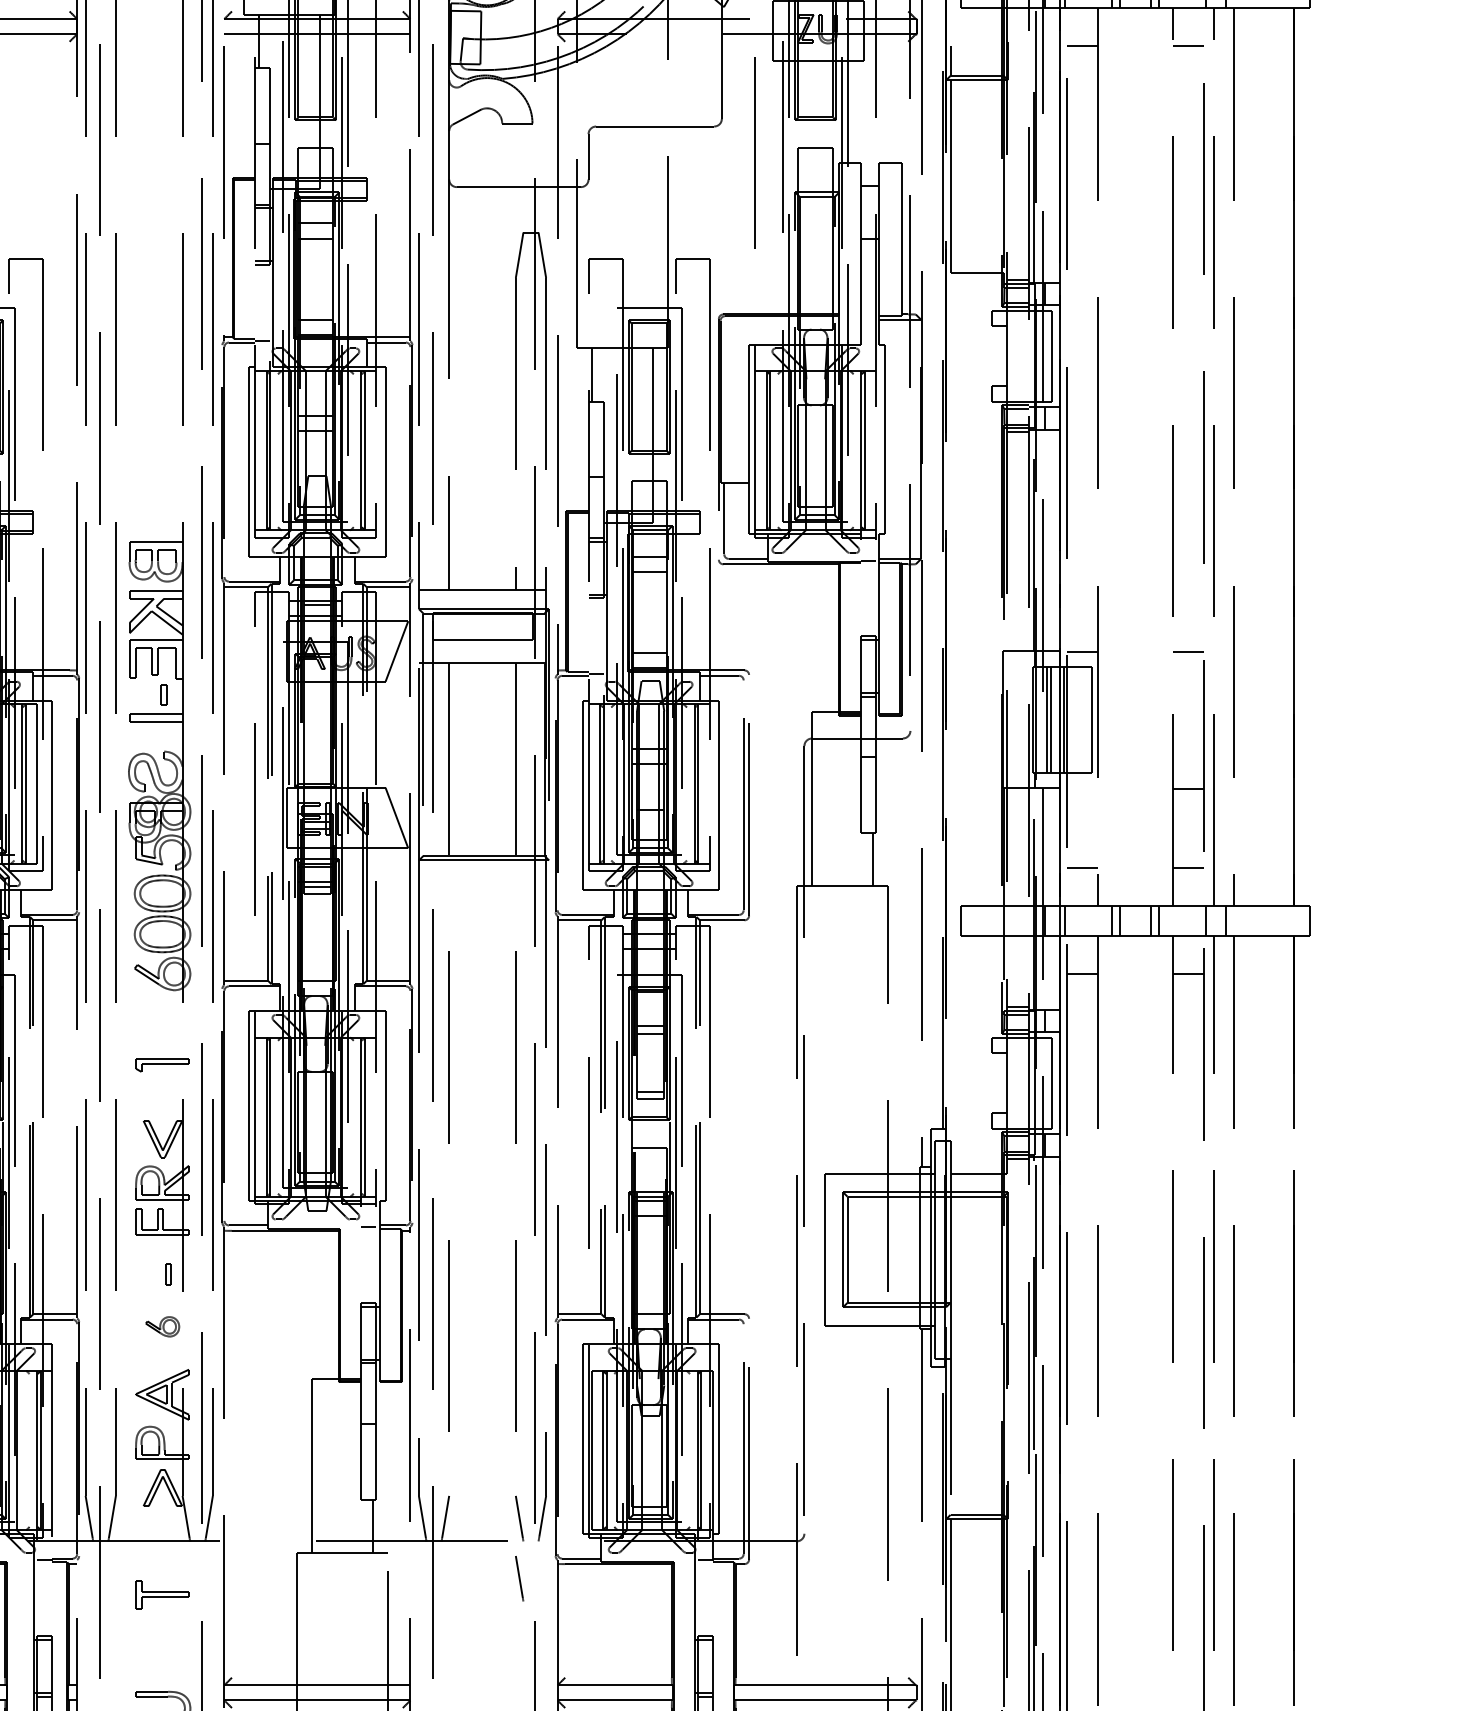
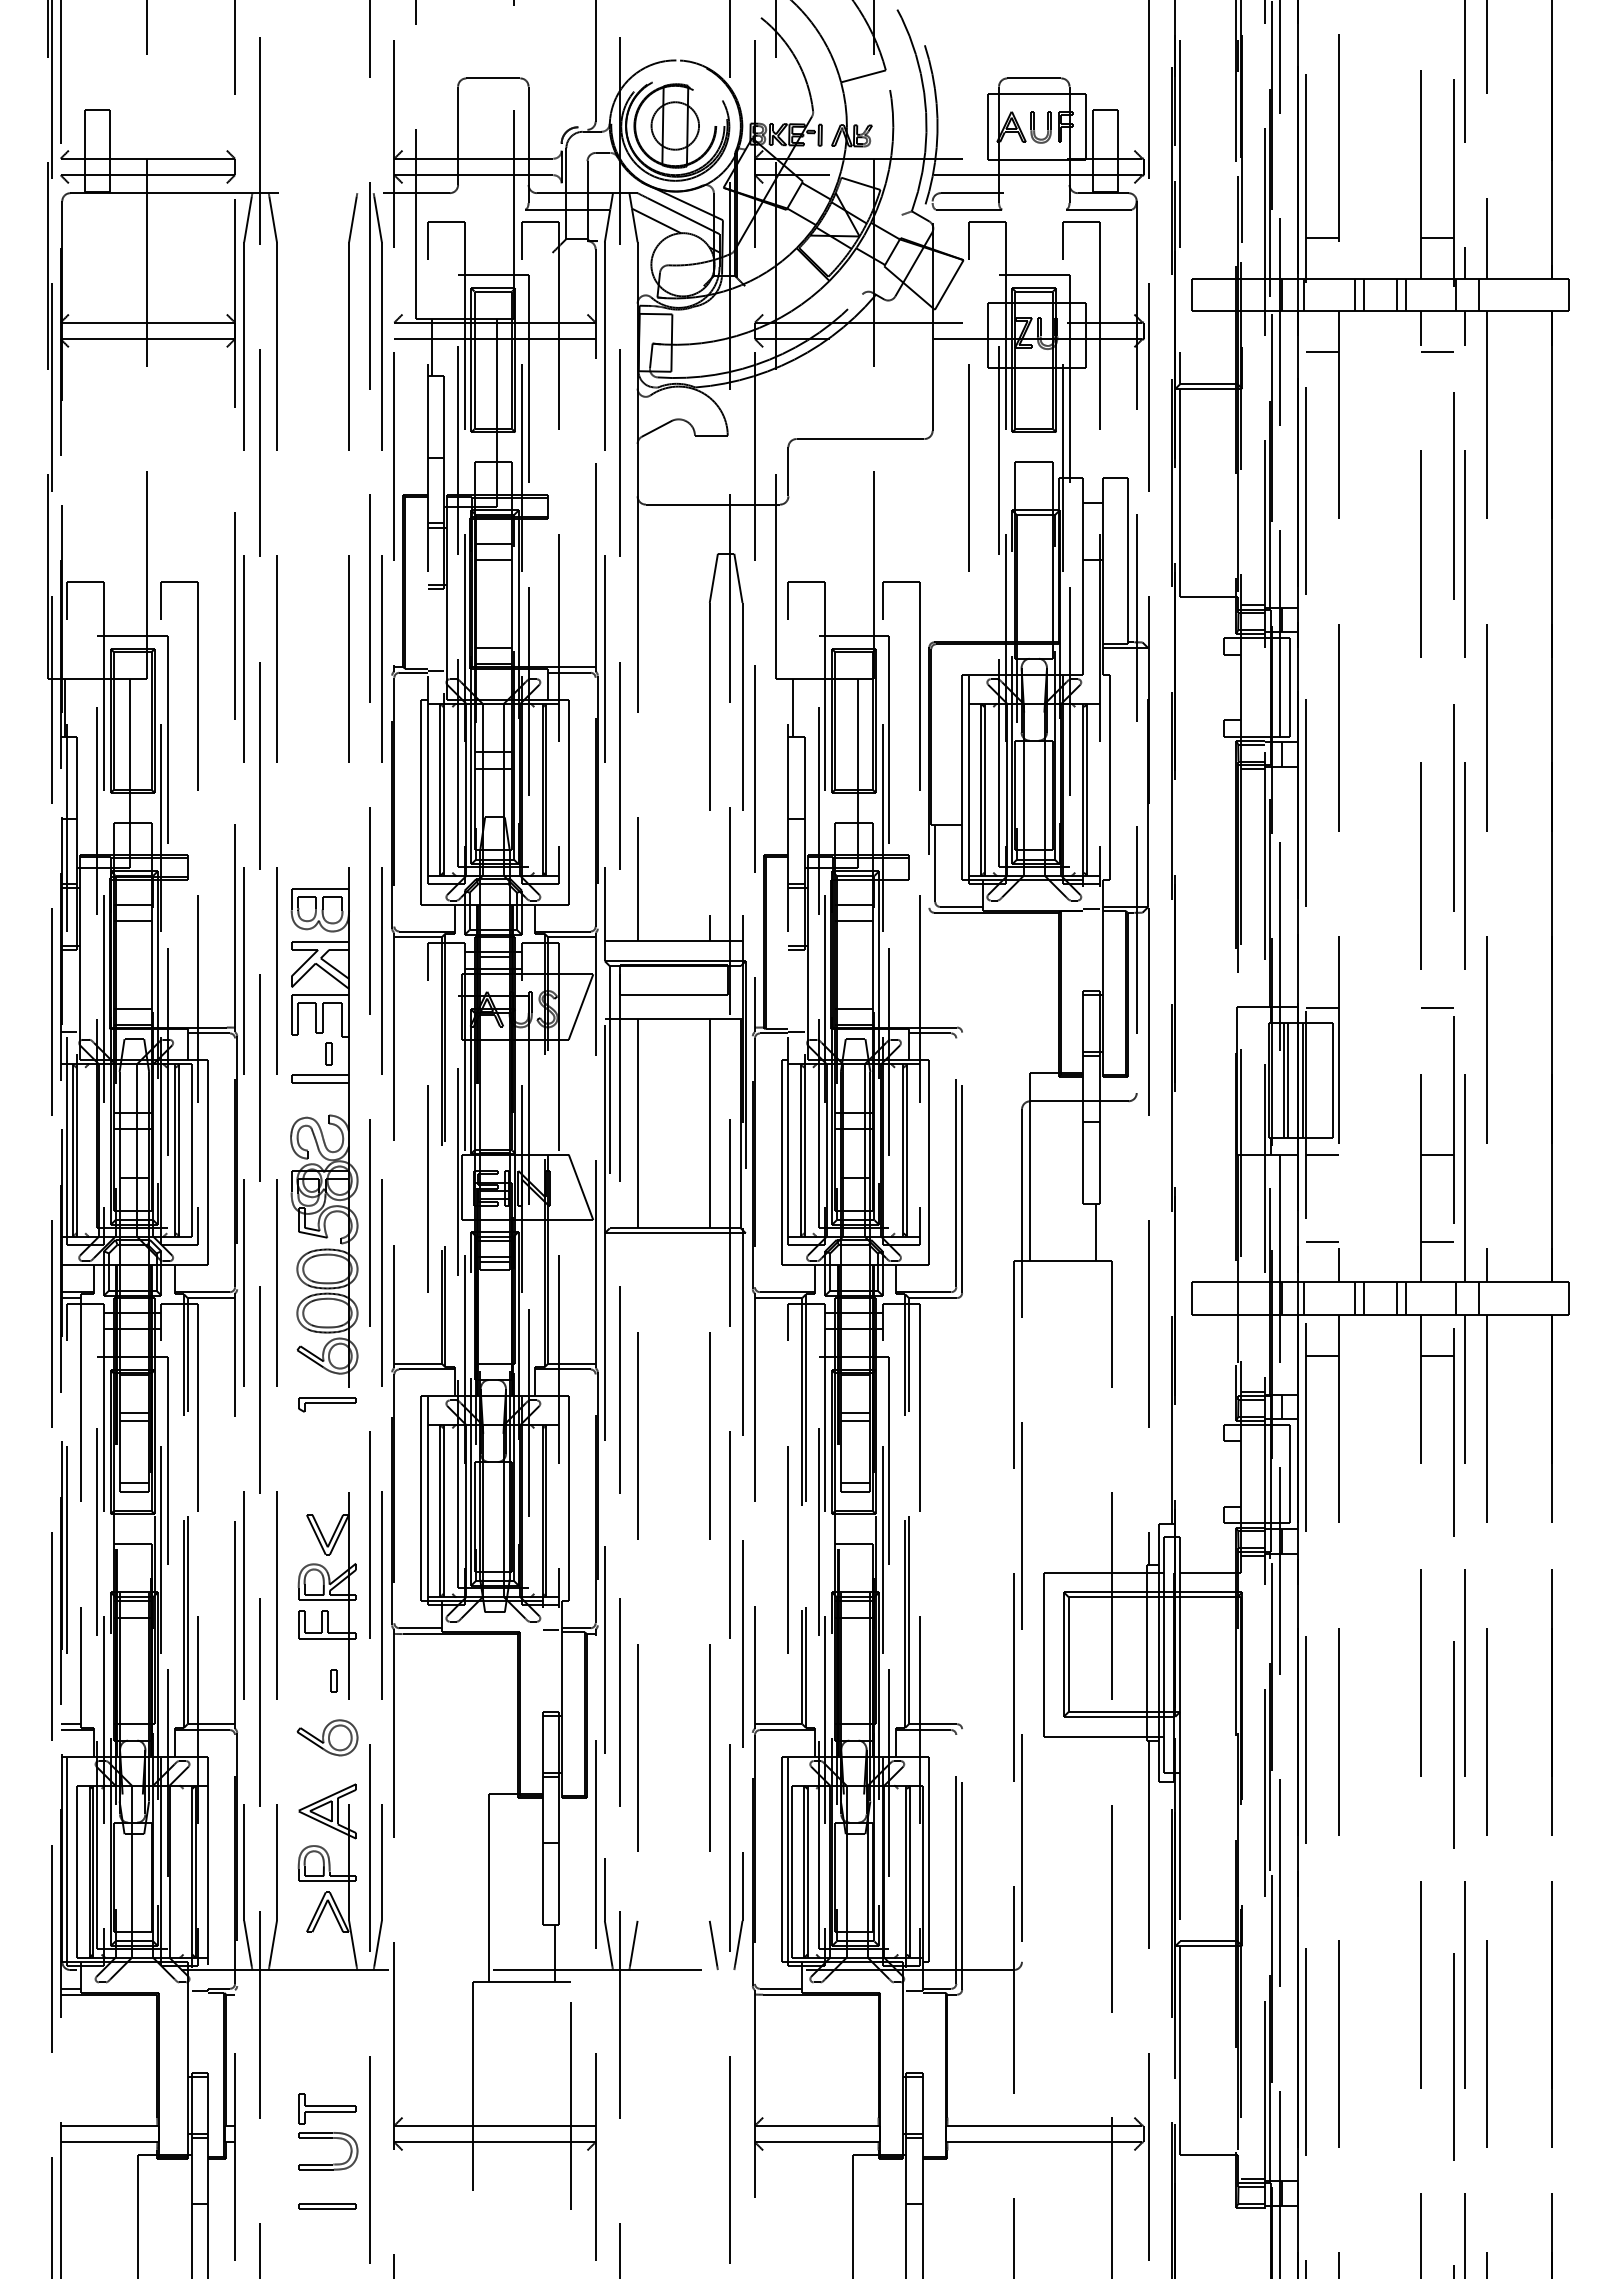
line: (1082, 788) -> (1322, 1155), added
part: (162, 1064) -> (327, 1404), moved
part: (162, 1326) -> (327, 1737), size x1.67
line: (519, 1578) -> (713, 2010), removed
part: (162, 1594) -> (327, 2108), moved

